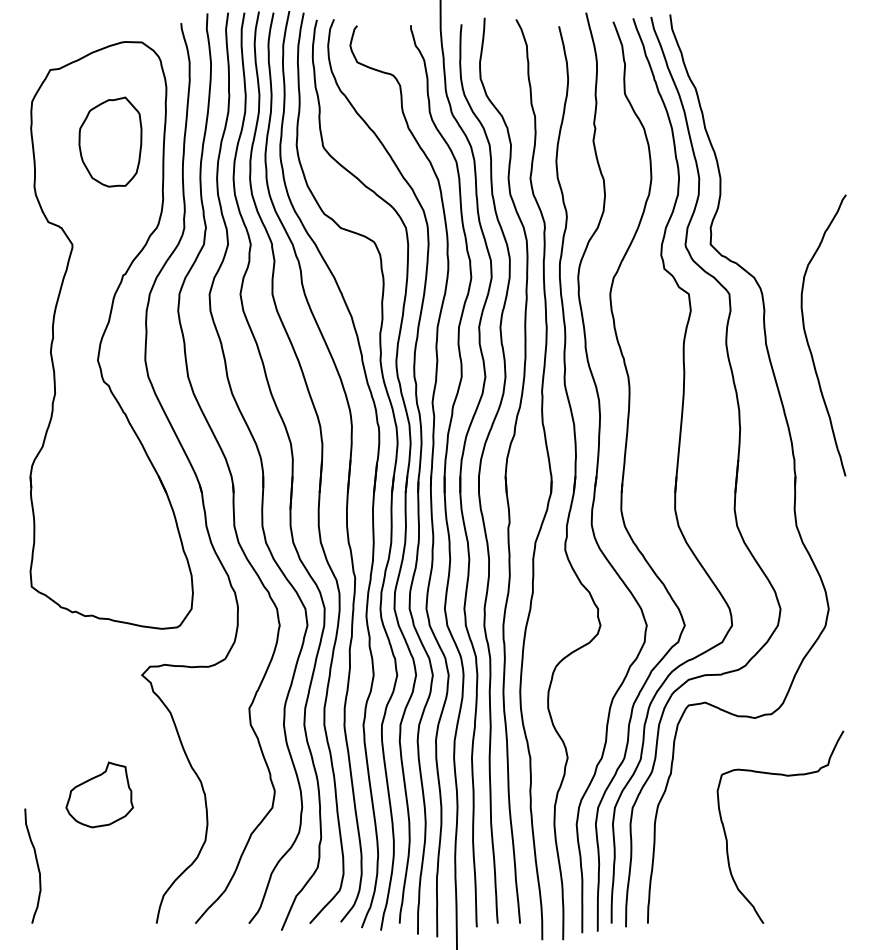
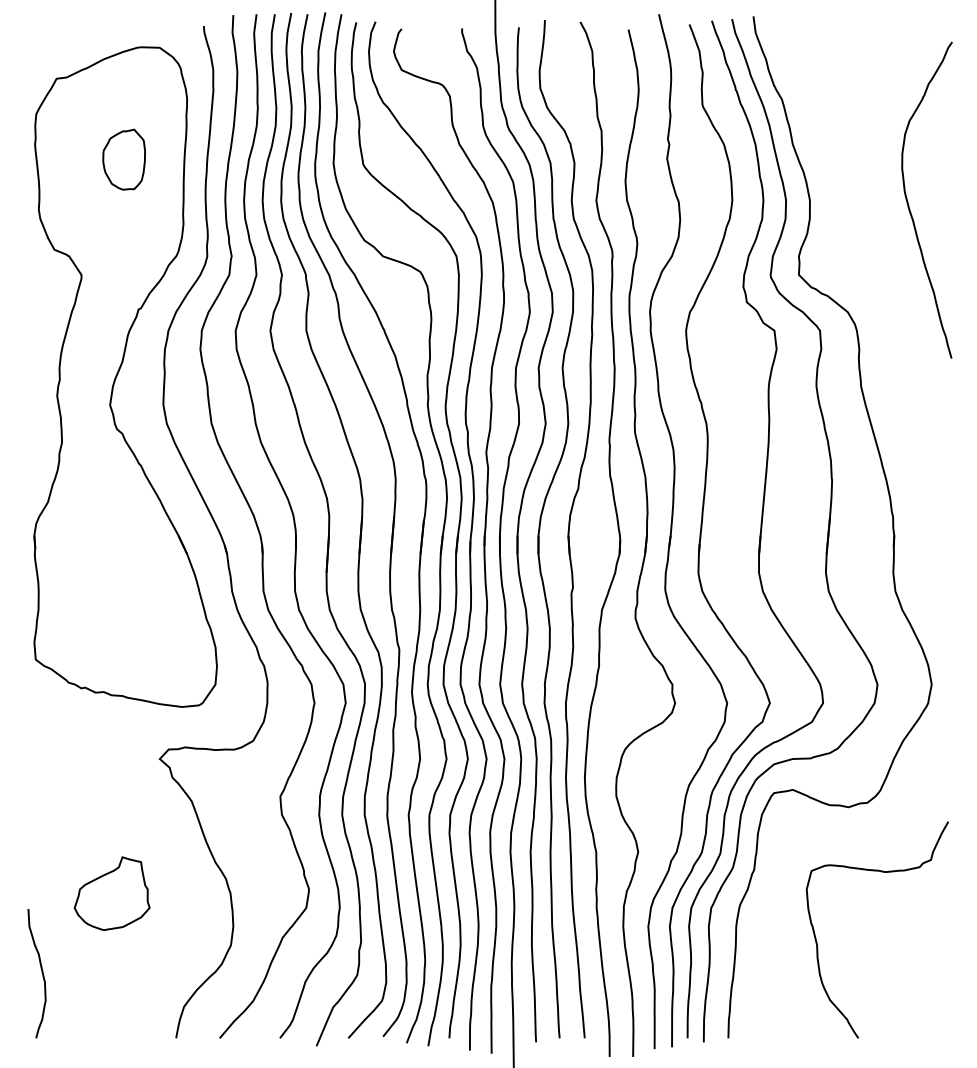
part: (109, 141) -> (123, 159), size x0.6
curve: (808, 340) -> (909, 205), moved

